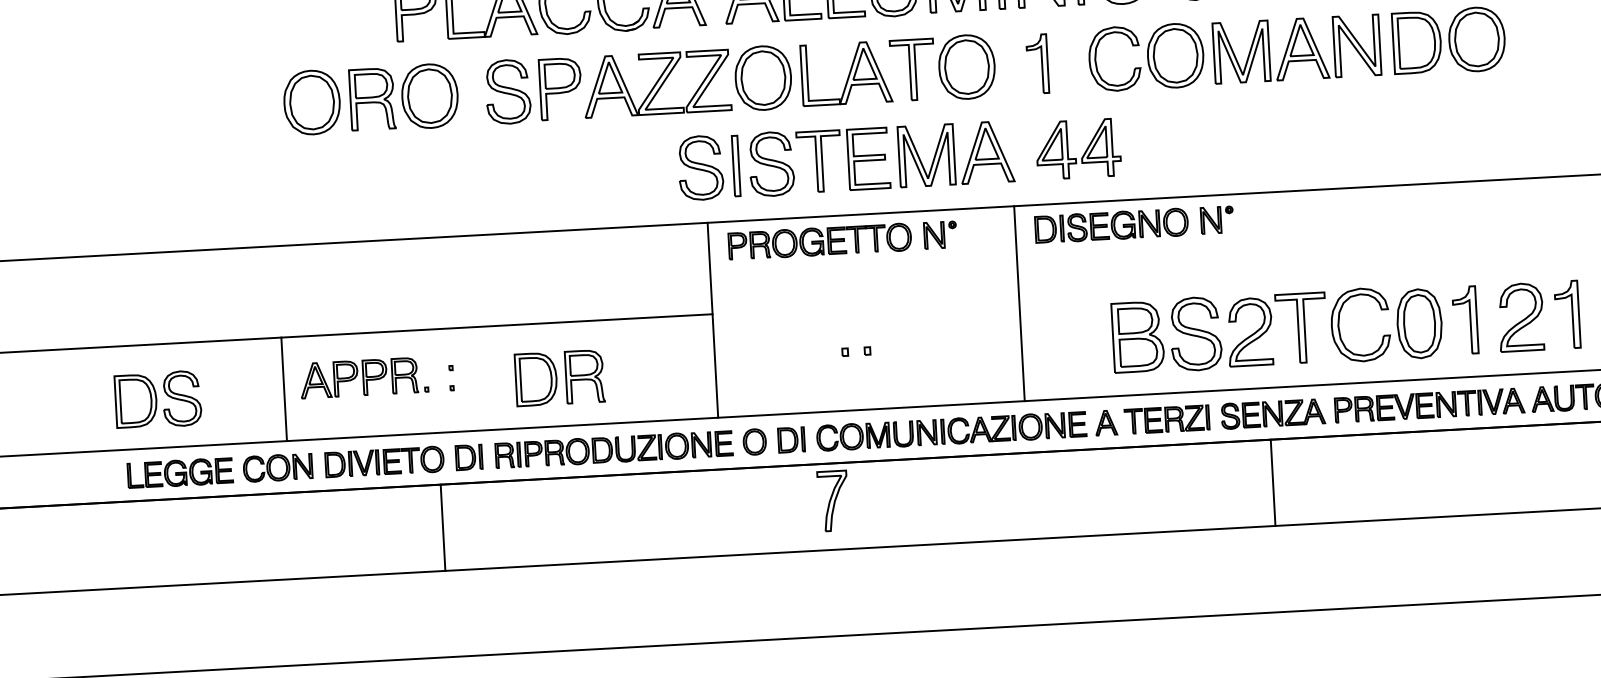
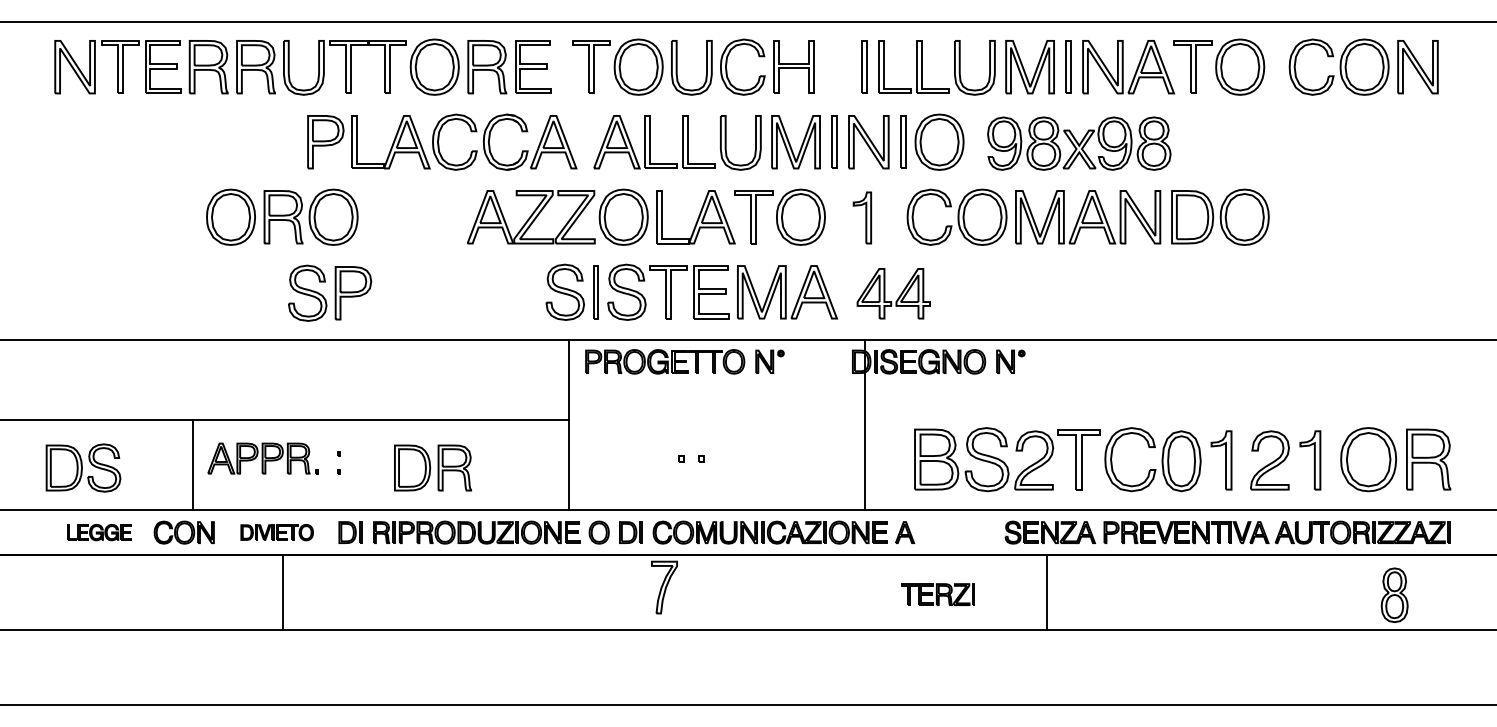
part: (534, 89) -> (330, 292), moved
line: (1019, 303) -> (865, 424), moved
part: (1166, 419) -> (937, 594), moved
part: (385, 461) -> (277, 532), size x0.7
part: (180, 472) -> (99, 532), size x0.7
line: (442, 526) -> (282, 591), moved

